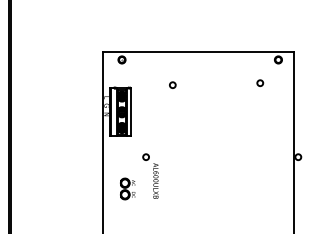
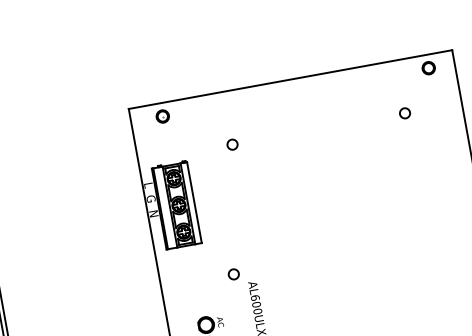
circle: (172, 84) -> (231, 143), moved

